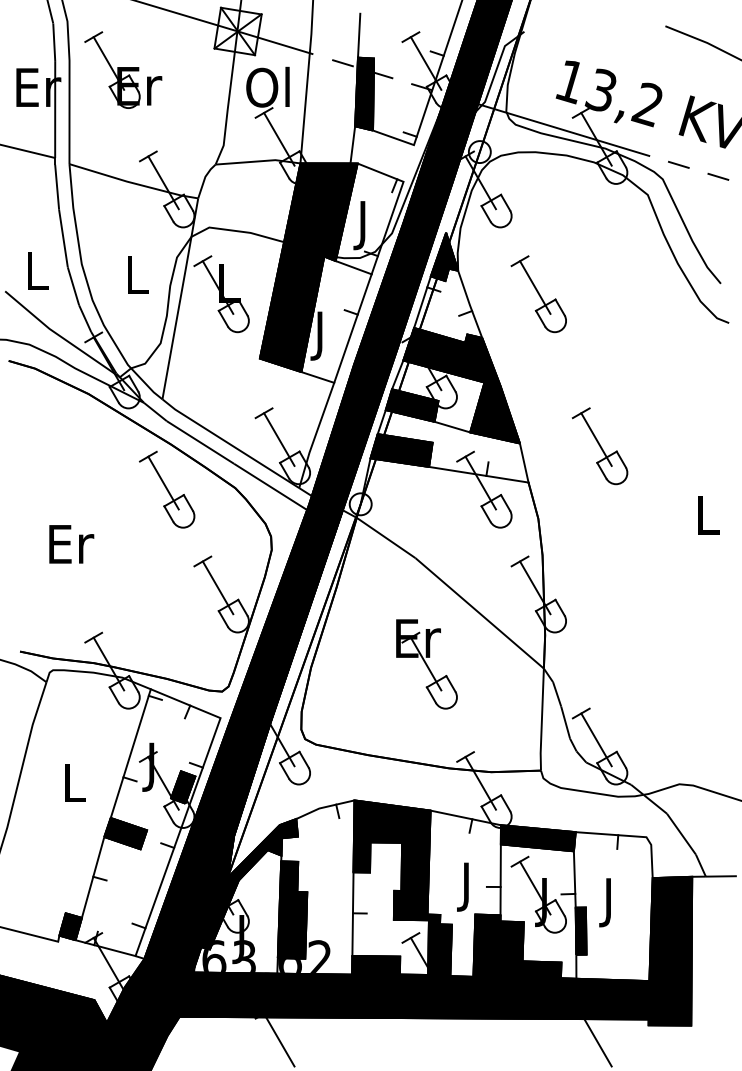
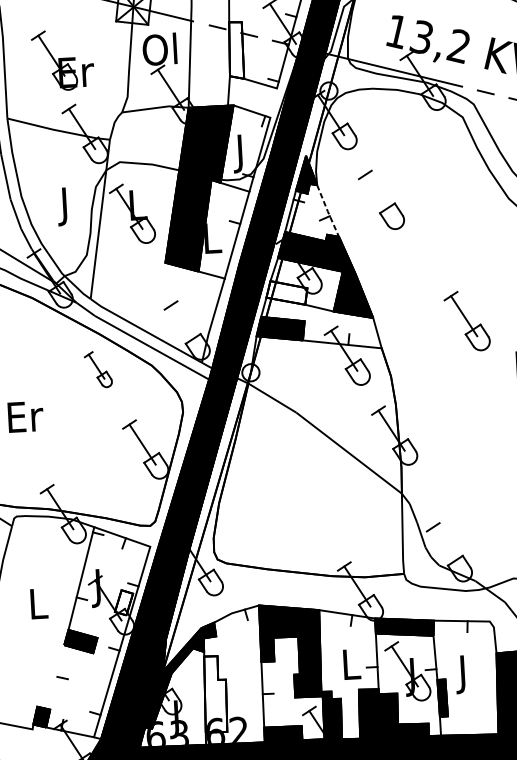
part: (123, 69) -> (63, 59), moved
fill: (364, 93) -> (235, 50), removed
text: (137, 279) -> (65, 206), L -> J
line: (535, 287) -> (378, 194), removed
line: (469, 305) -> (327, 211), solid -> dashed
text: (321, 335) -> (212, 241), J -> L
fill: (411, 405) -> (286, 292), removed
line: (279, 439) -> (184, 325), removed
part: (599, 446) -> (466, 321), moved
part: (167, 489) -> (98, 369), size x0.6
part: (426, 664) -> (309, 495), removed
line: (596, 739) -> (446, 547), removed
fill: (183, 787) -> (124, 602), removed
line: (92, 876) -> (56, 676), removed
text: (467, 886) -> (351, 668), J -> L
fill: (292, 909) -> (215, 693), removed

